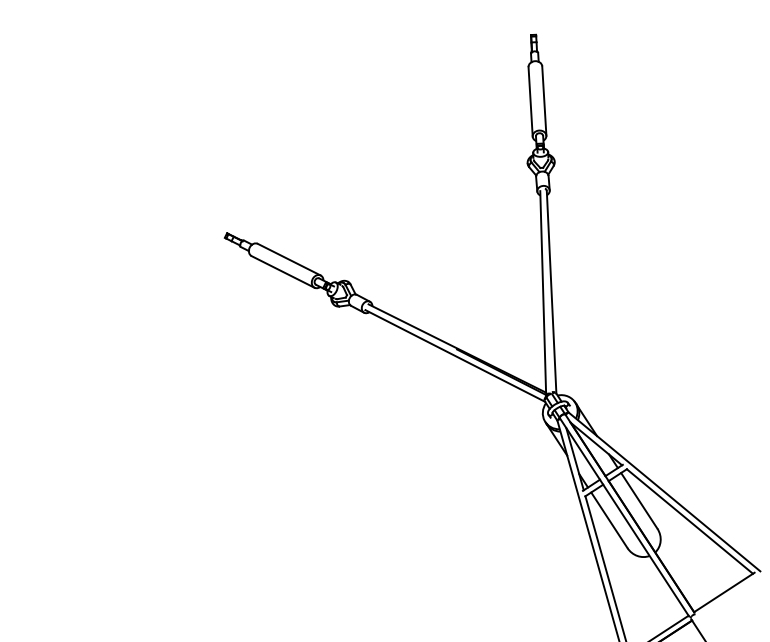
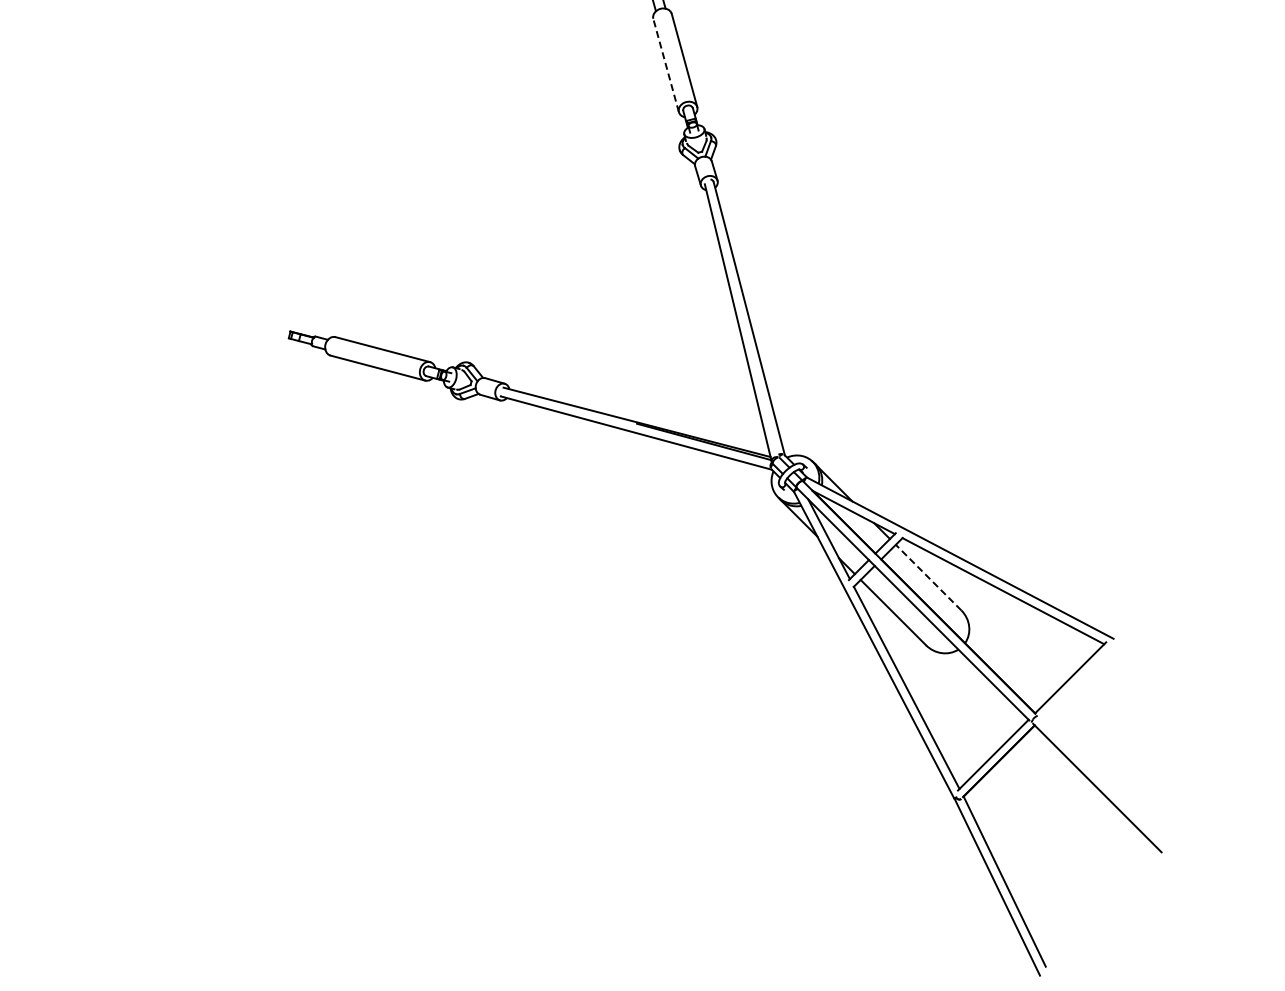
line: (530, 101) -> (665, 65), solid -> dashed
line: (639, 500) -> (928, 577), solid -> dashed

